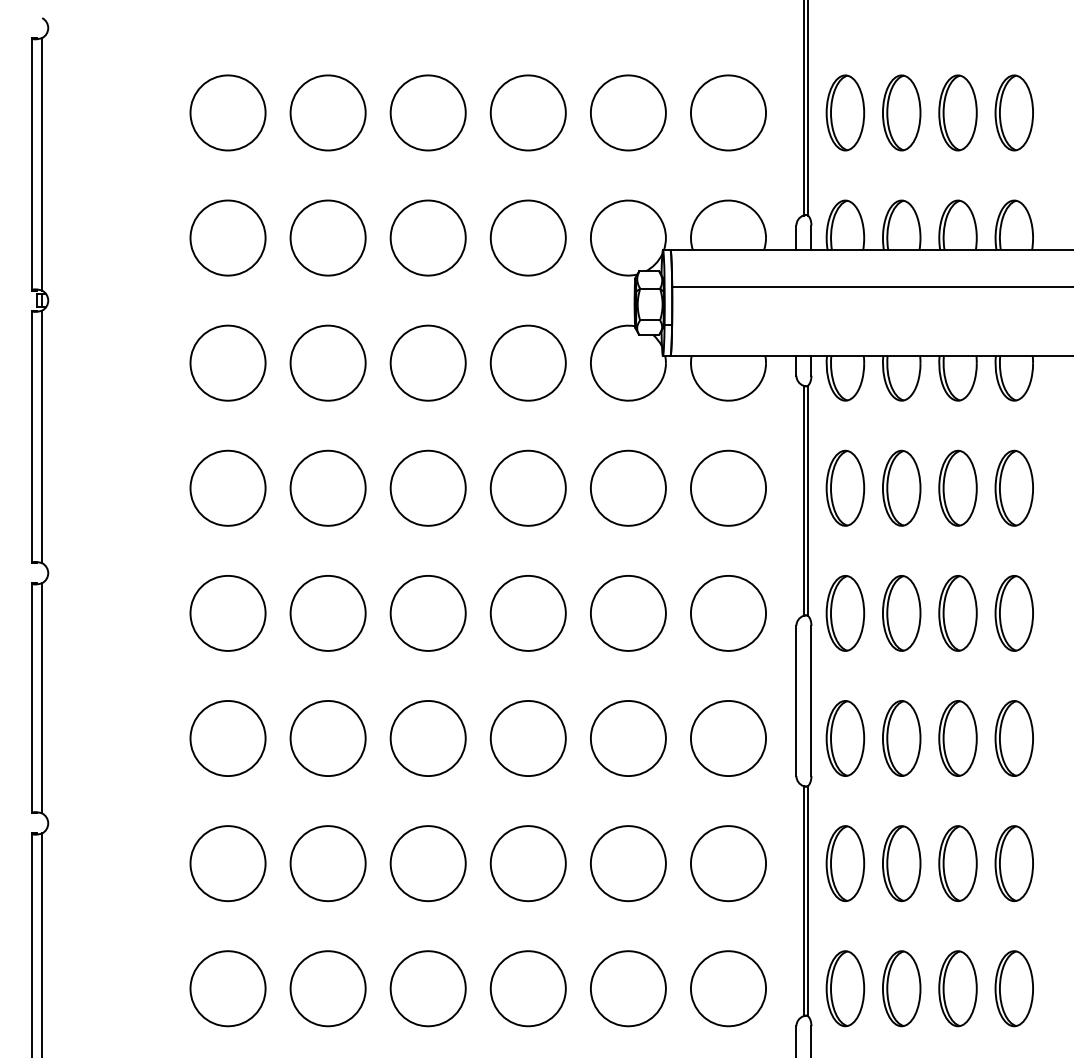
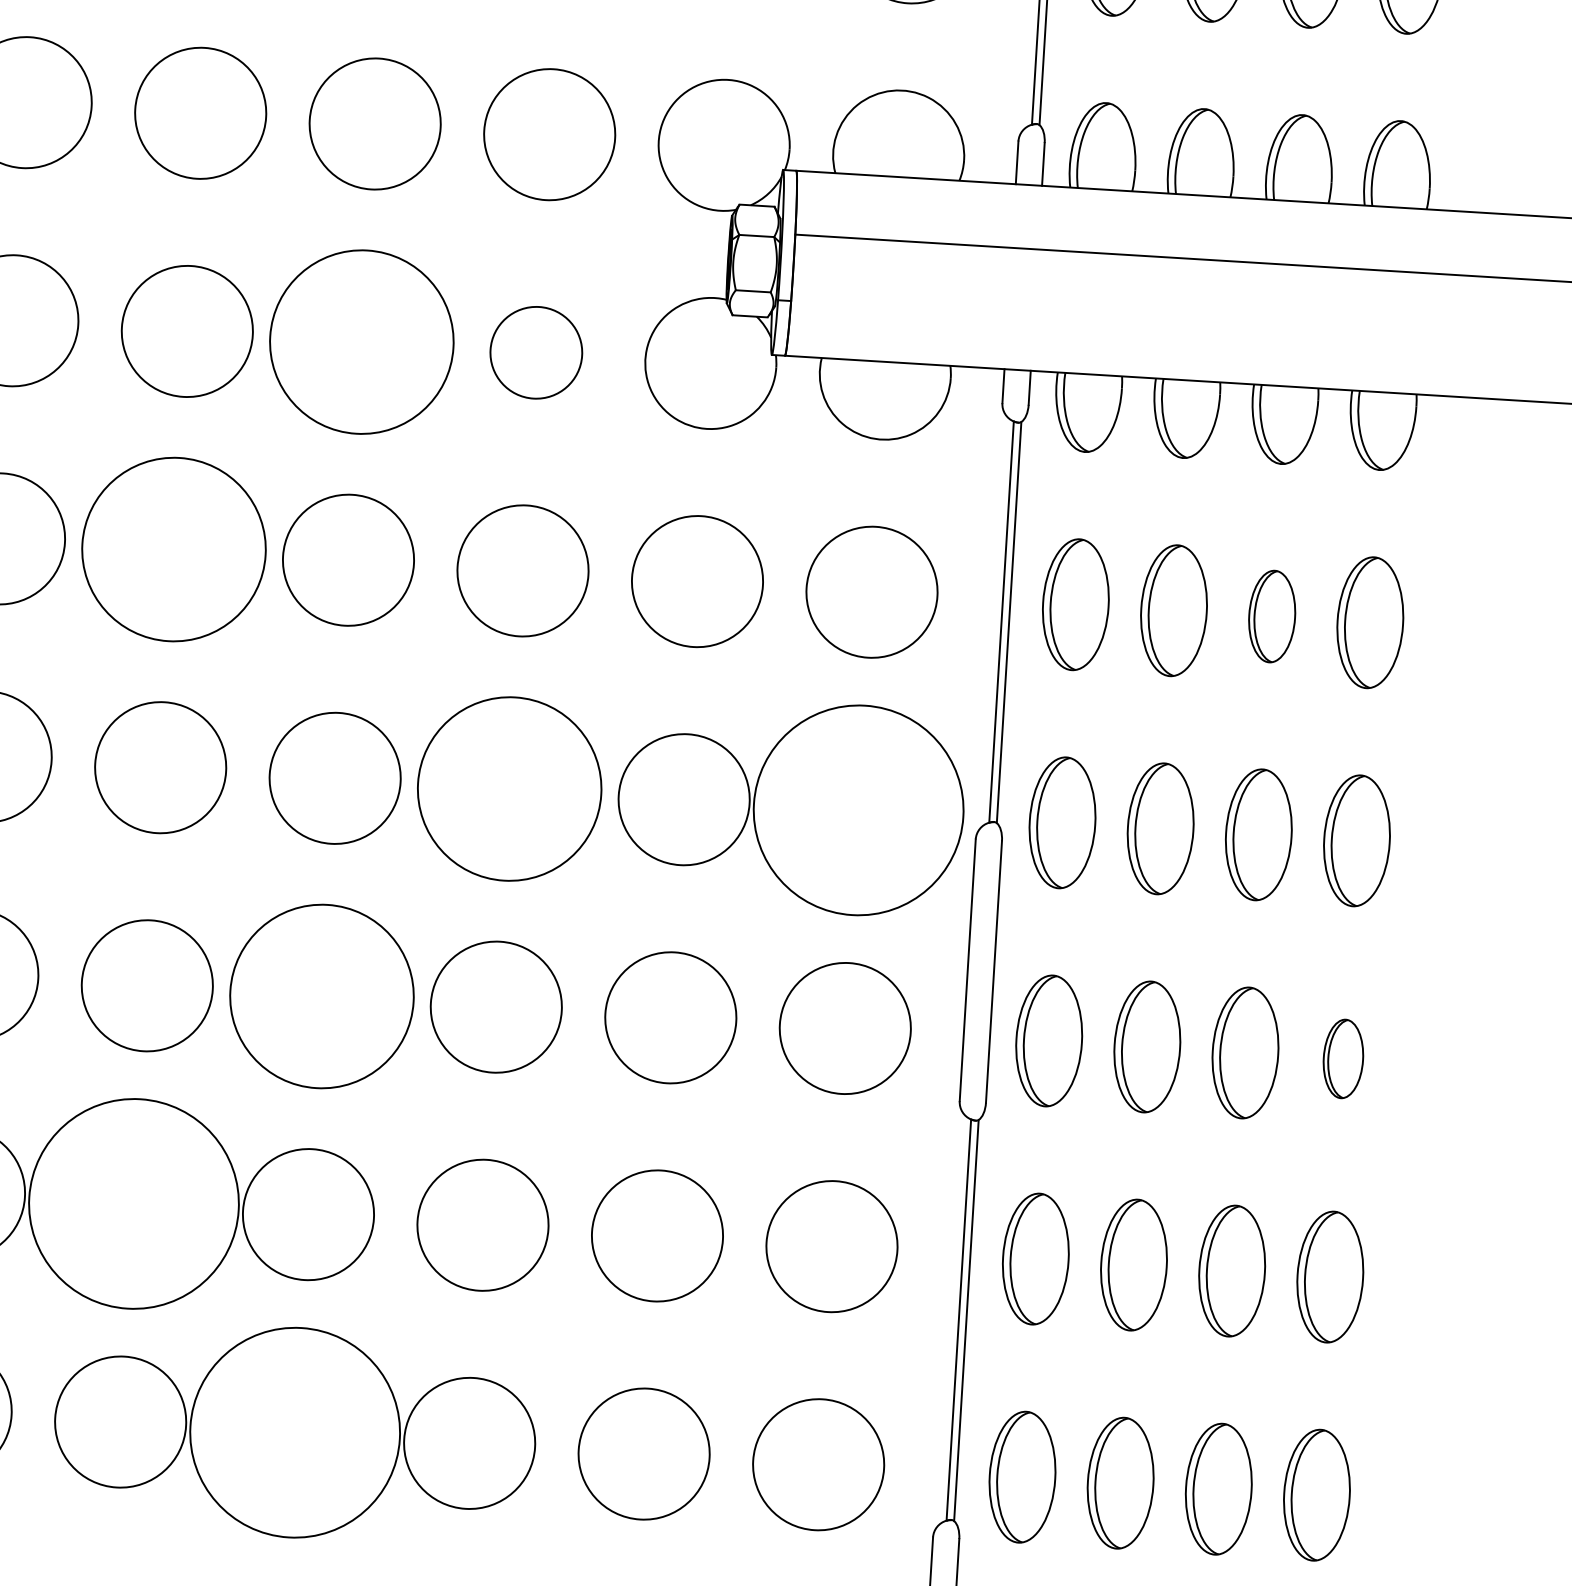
circle: (427, 362) -> (360, 340), size x1.4
circle: (527, 362) -> (535, 351), size x0.7
circle: (327, 487) -> (172, 548), size x1.4
part: (957, 487) -> (1271, 615), size x0.7
circle: (527, 612) -> (508, 787), size x1.4
circle: (728, 612) -> (858, 808), size x1.6
circle: (427, 738) -> (320, 996), size x1.4
part: (1013, 738) -> (1342, 1058), size x0.6
circle: (327, 863) -> (132, 1203), size x1.6
circle: (427, 988) -> (293, 1432), size x1.6

